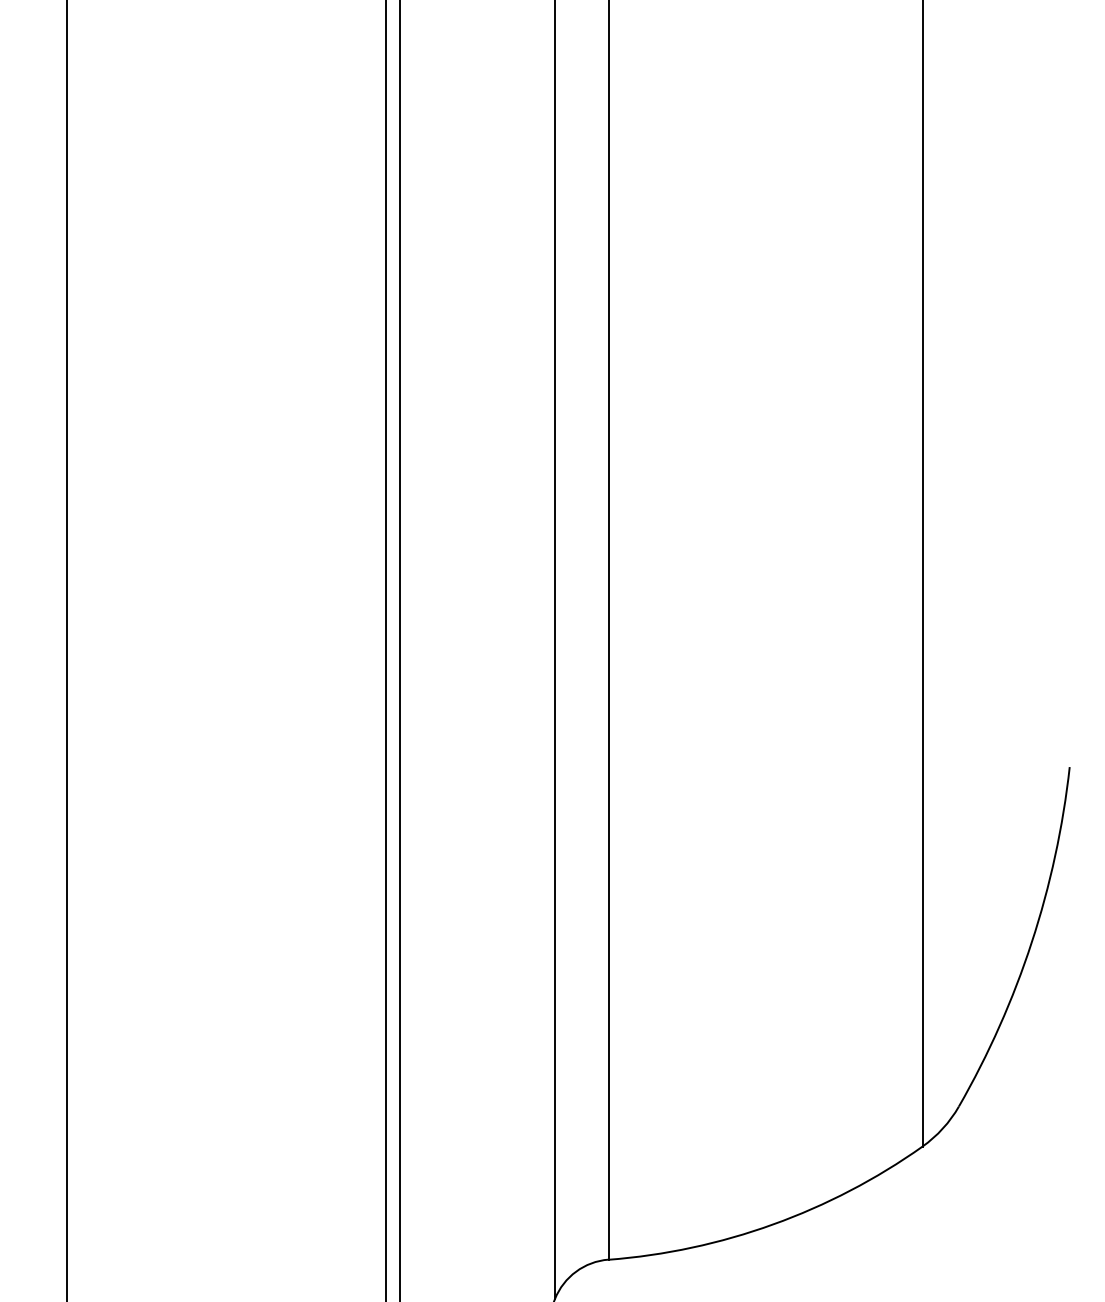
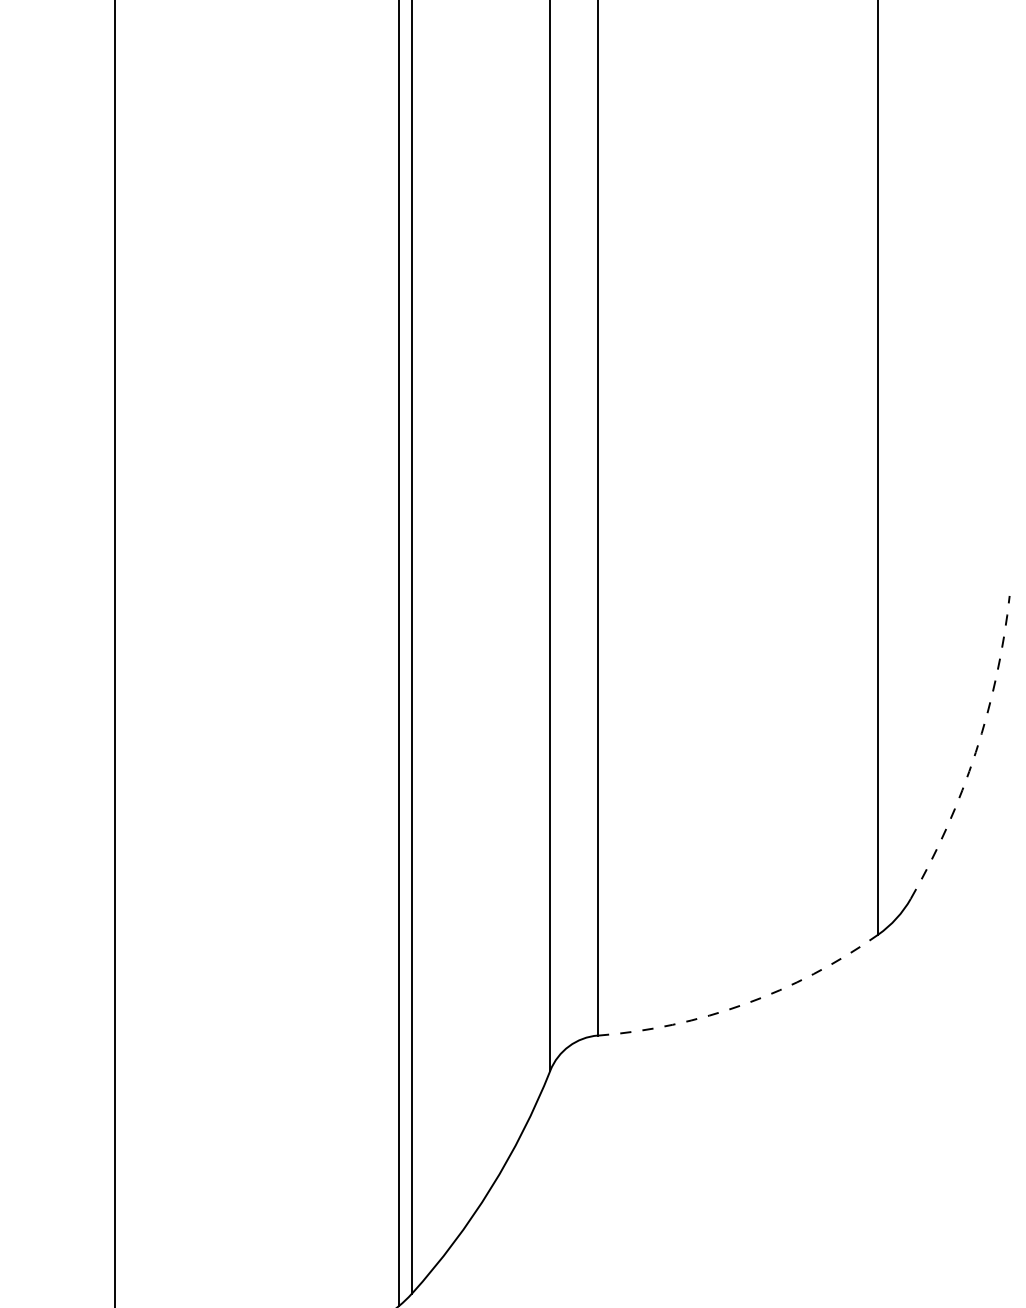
arc: (1031, 942) -> (975, 752), solid -> dashed
arc: (772, 1224) -> (744, 1004), solid -> dashed

